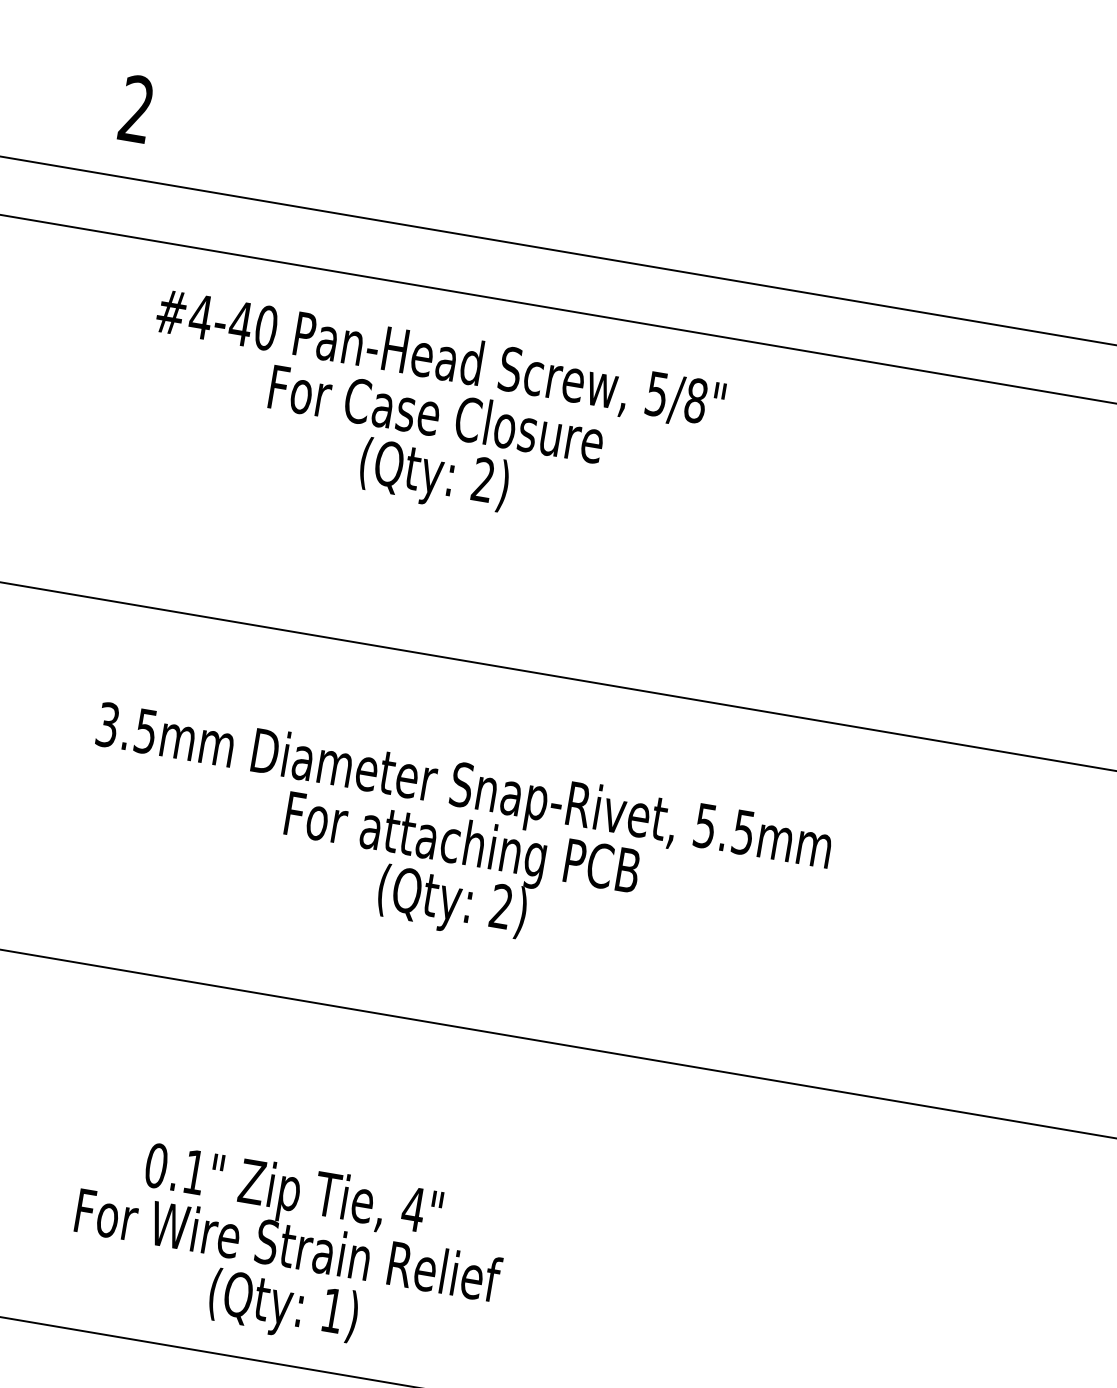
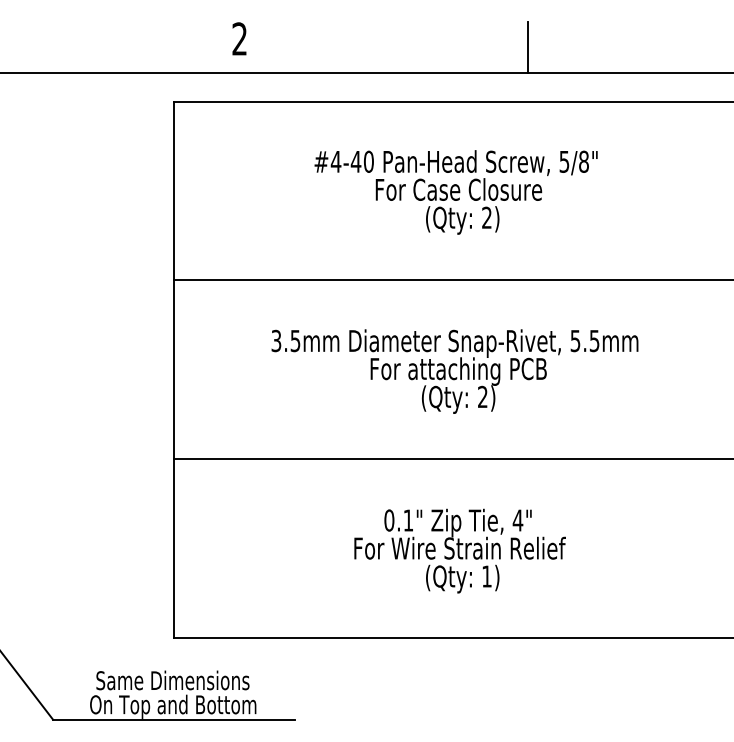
line: (708, 223) -> (527, 47), added
text: (429, 418) -> (455, 192), moved
text: (286, 1249) -> (459, 550), moved

